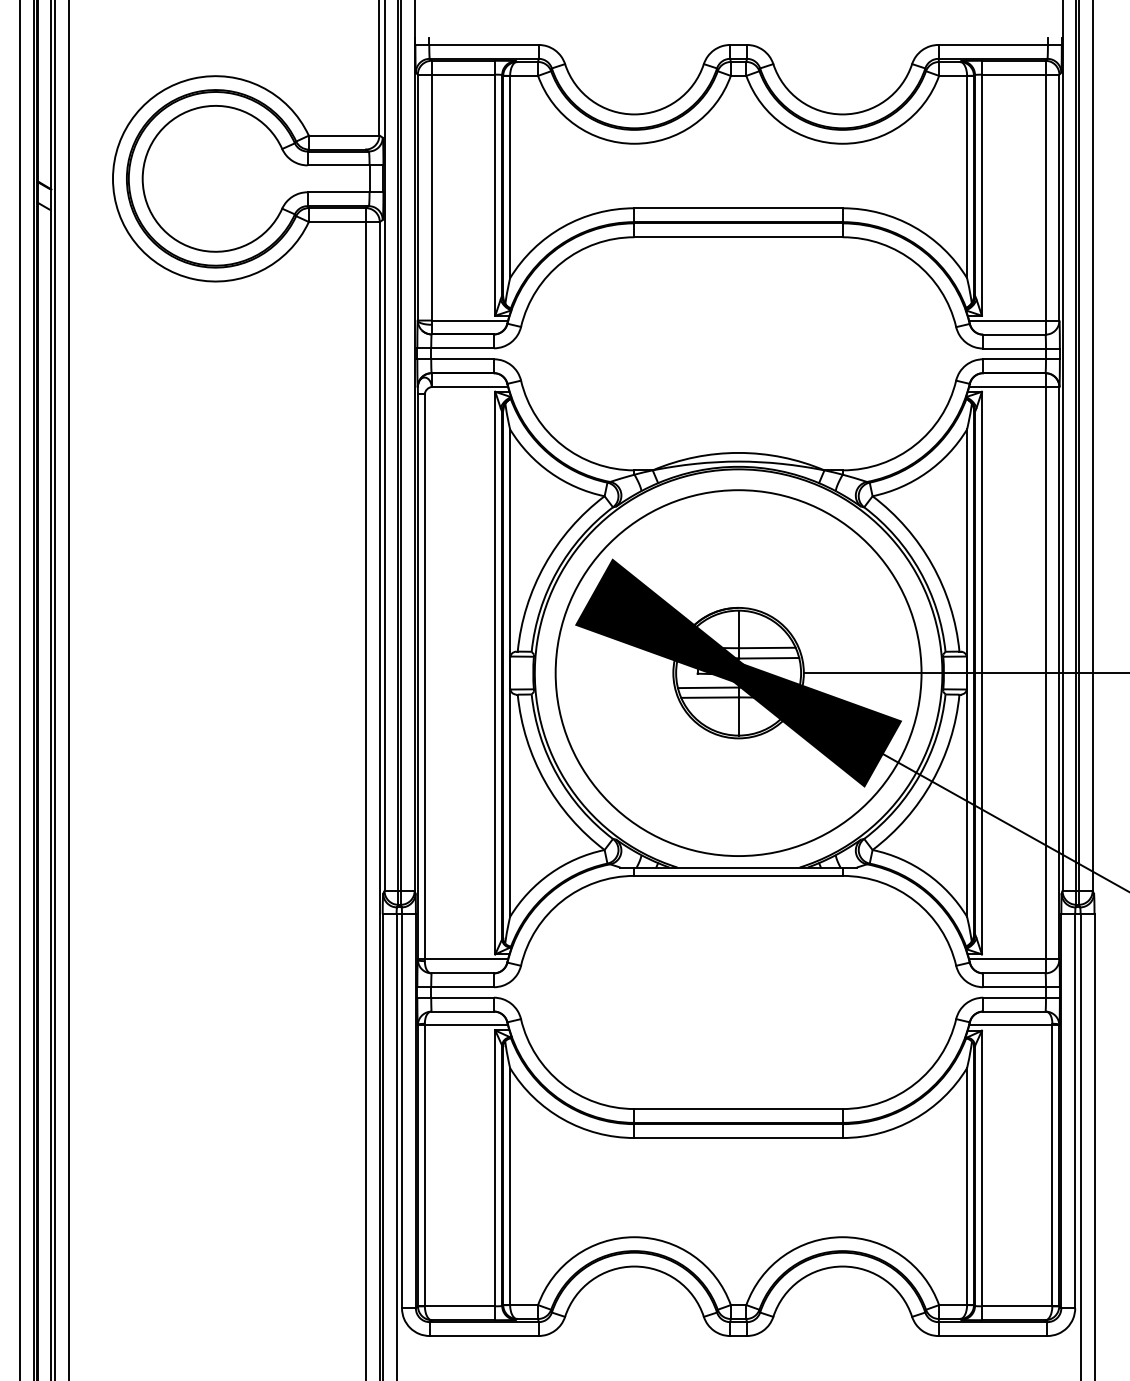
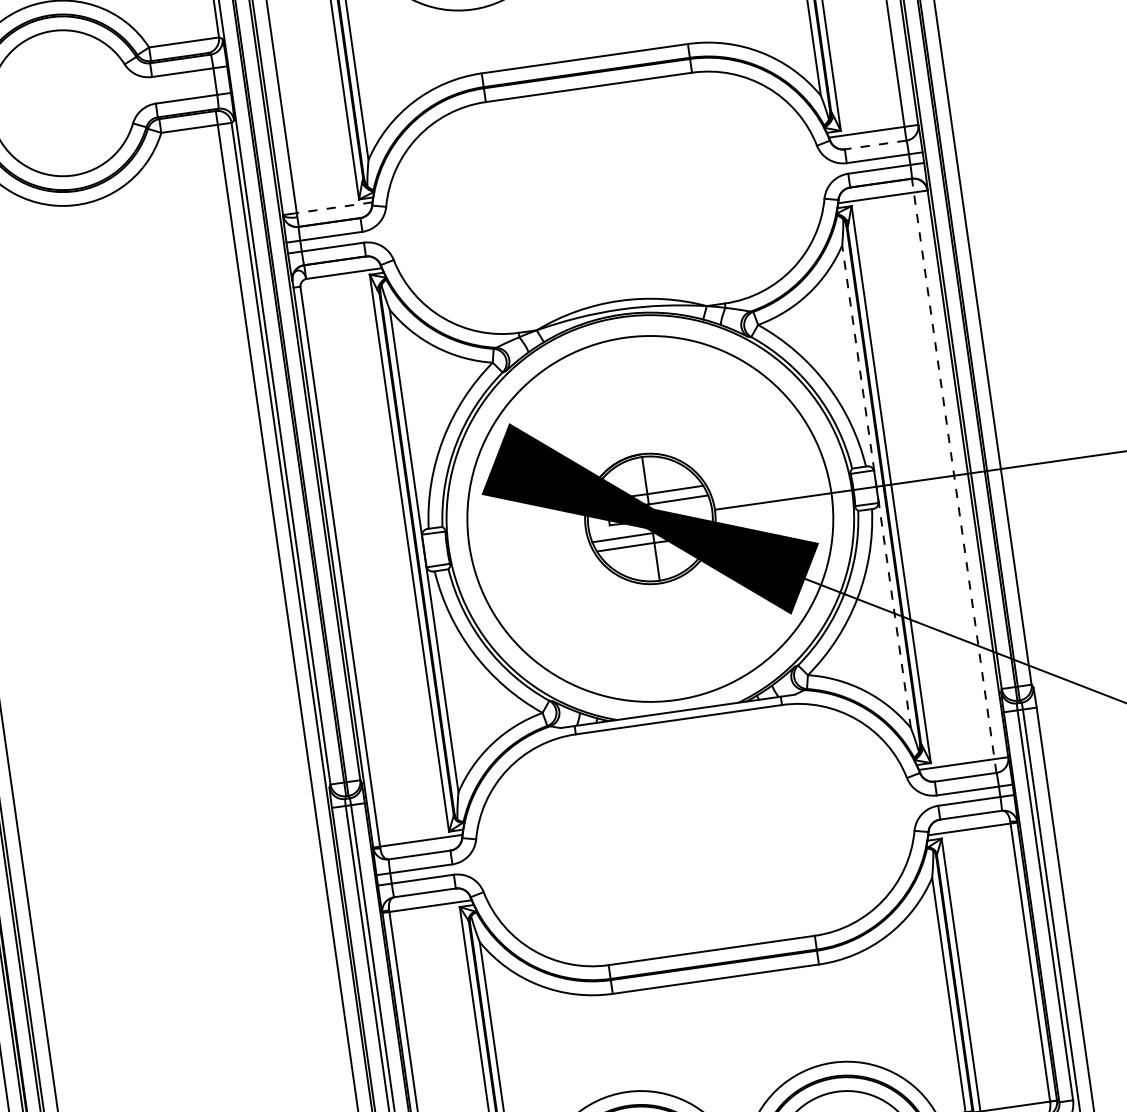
line: (469, 320) -> (334, 207), solid -> dashed
line: (1013, 334) -> (874, 144), solid -> dashed
line: (1045, 672) -> (954, 475), solid -> dashed
line: (967, 673) -> (877, 487), solid -> dashed

